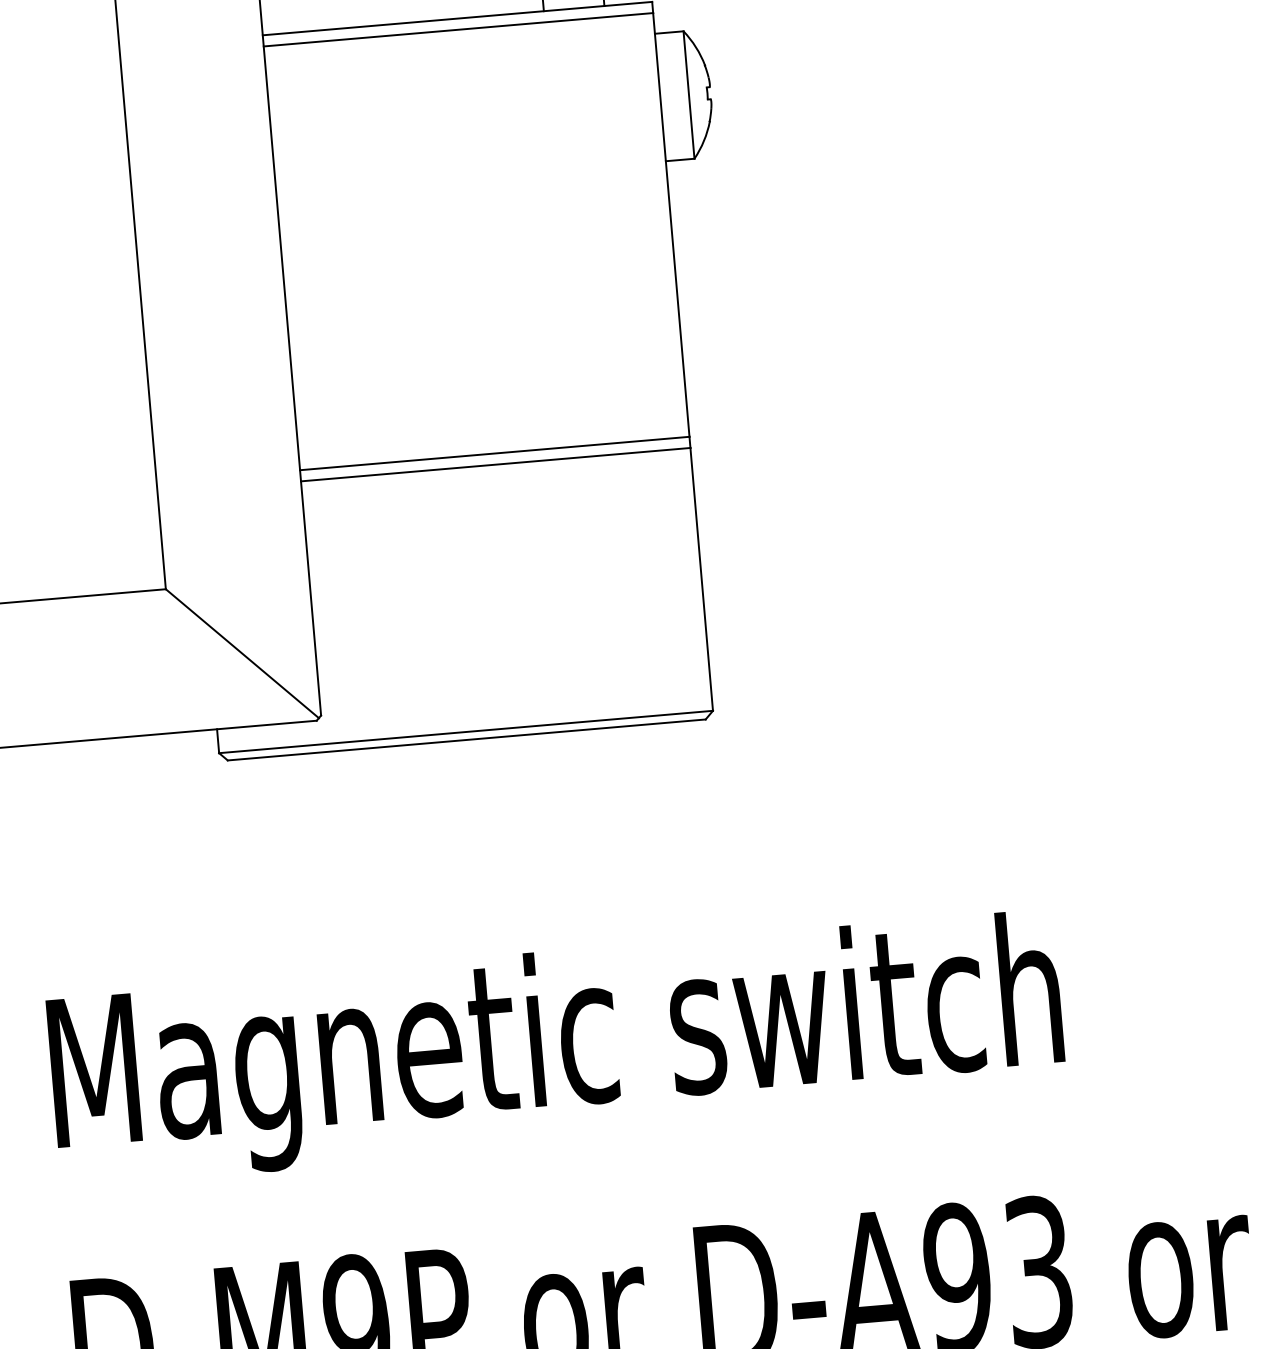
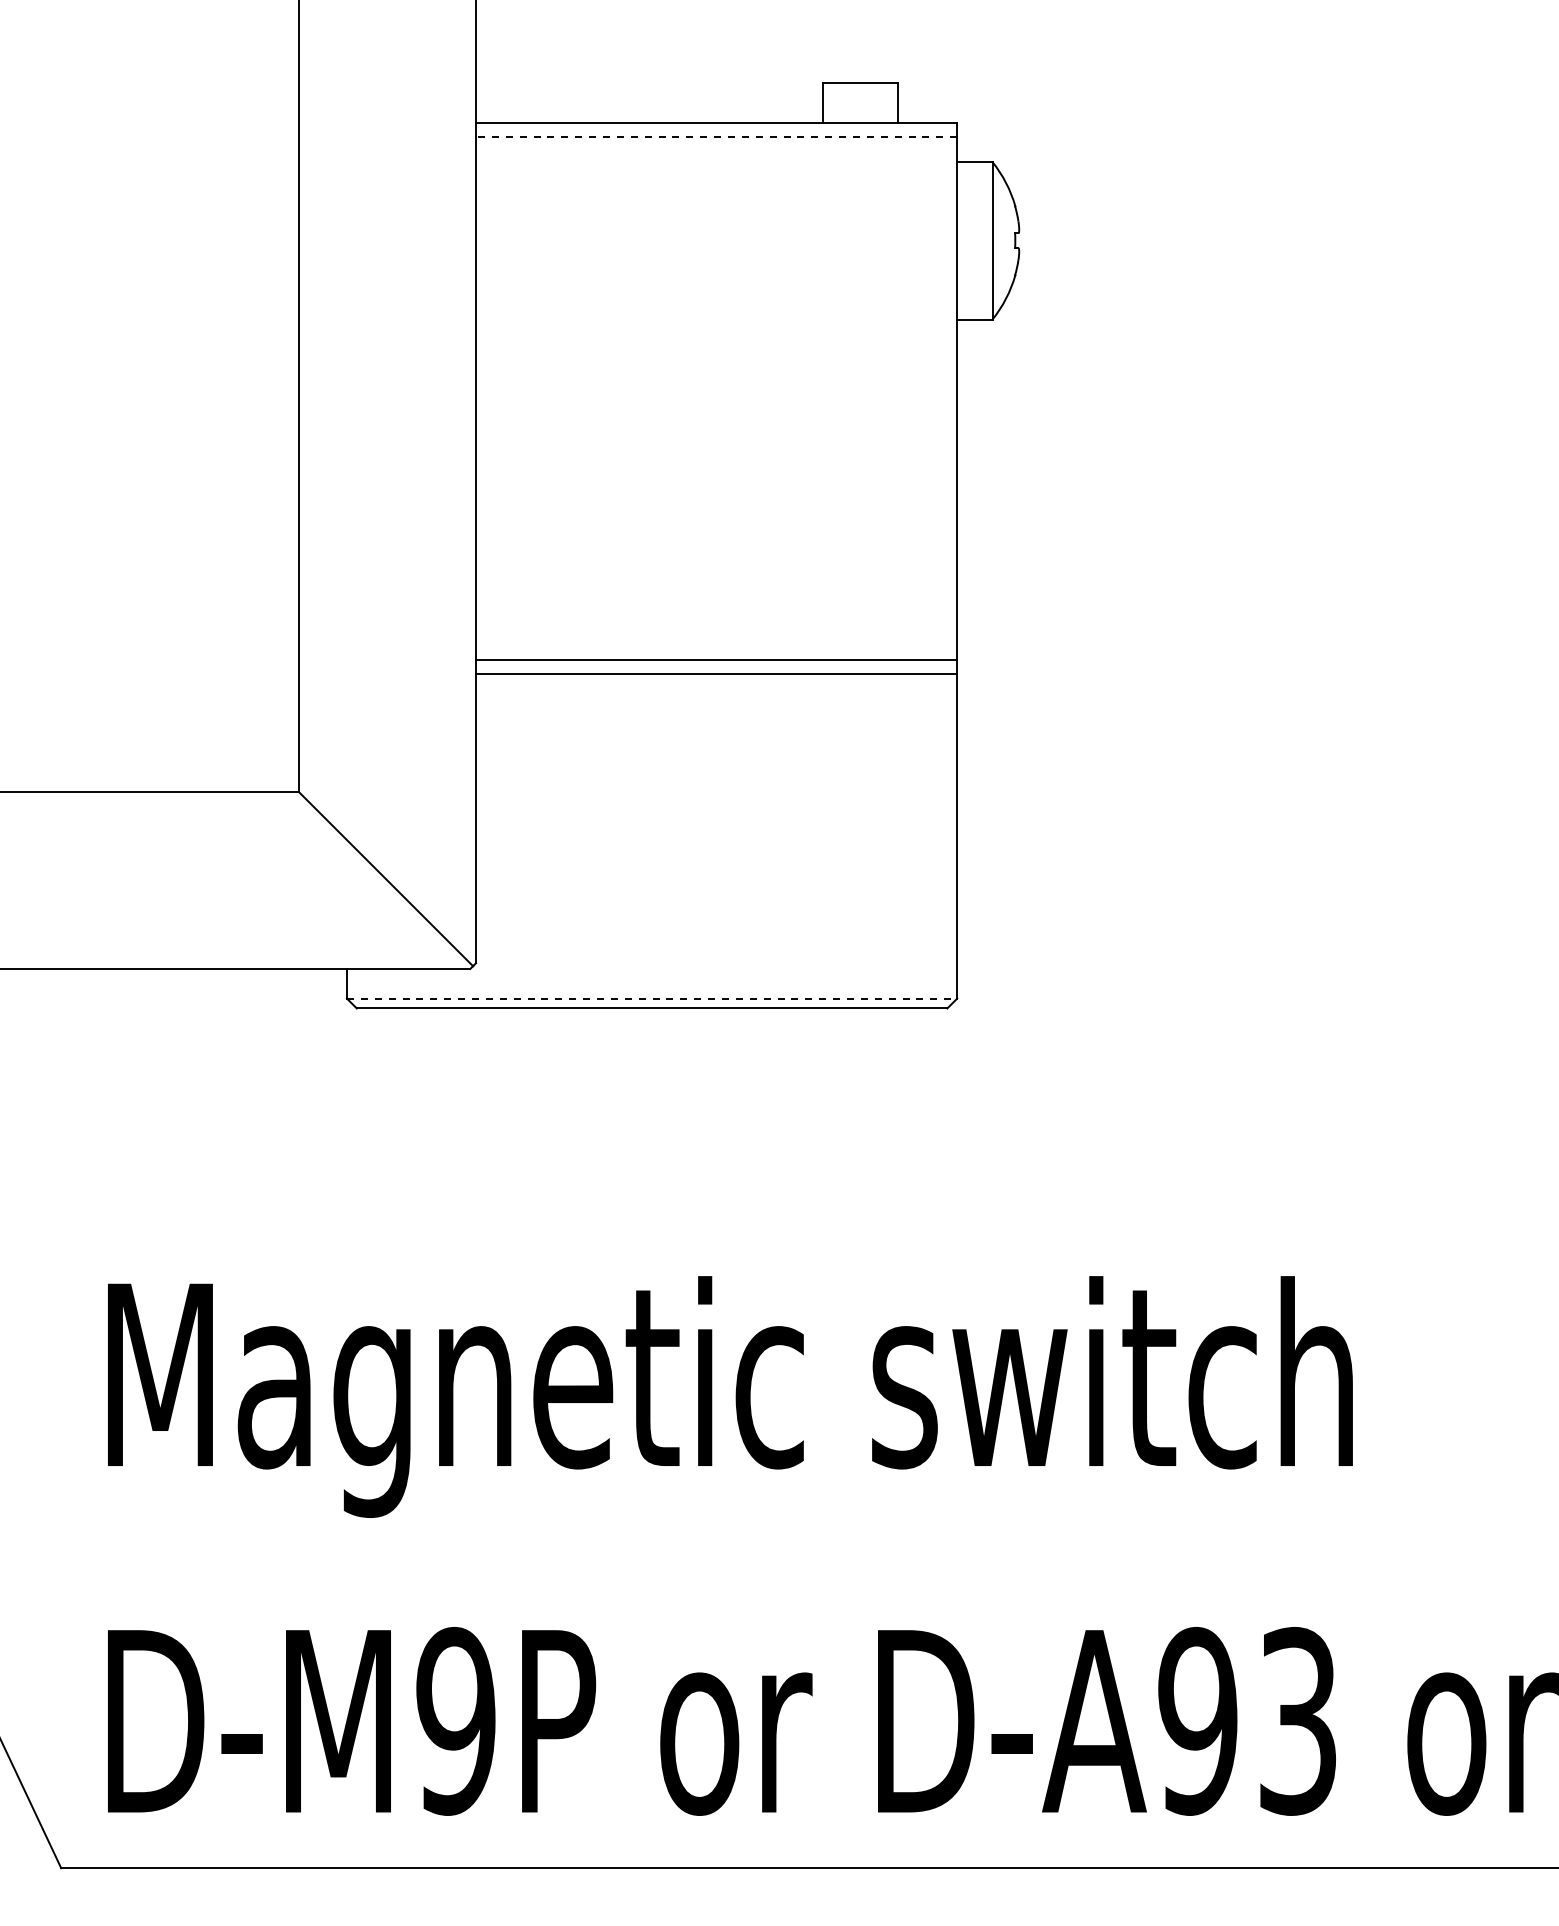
line: (458, 29) -> (716, 136), solid -> dashed
line: (466, 731) -> (652, 998), solid -> dashed

